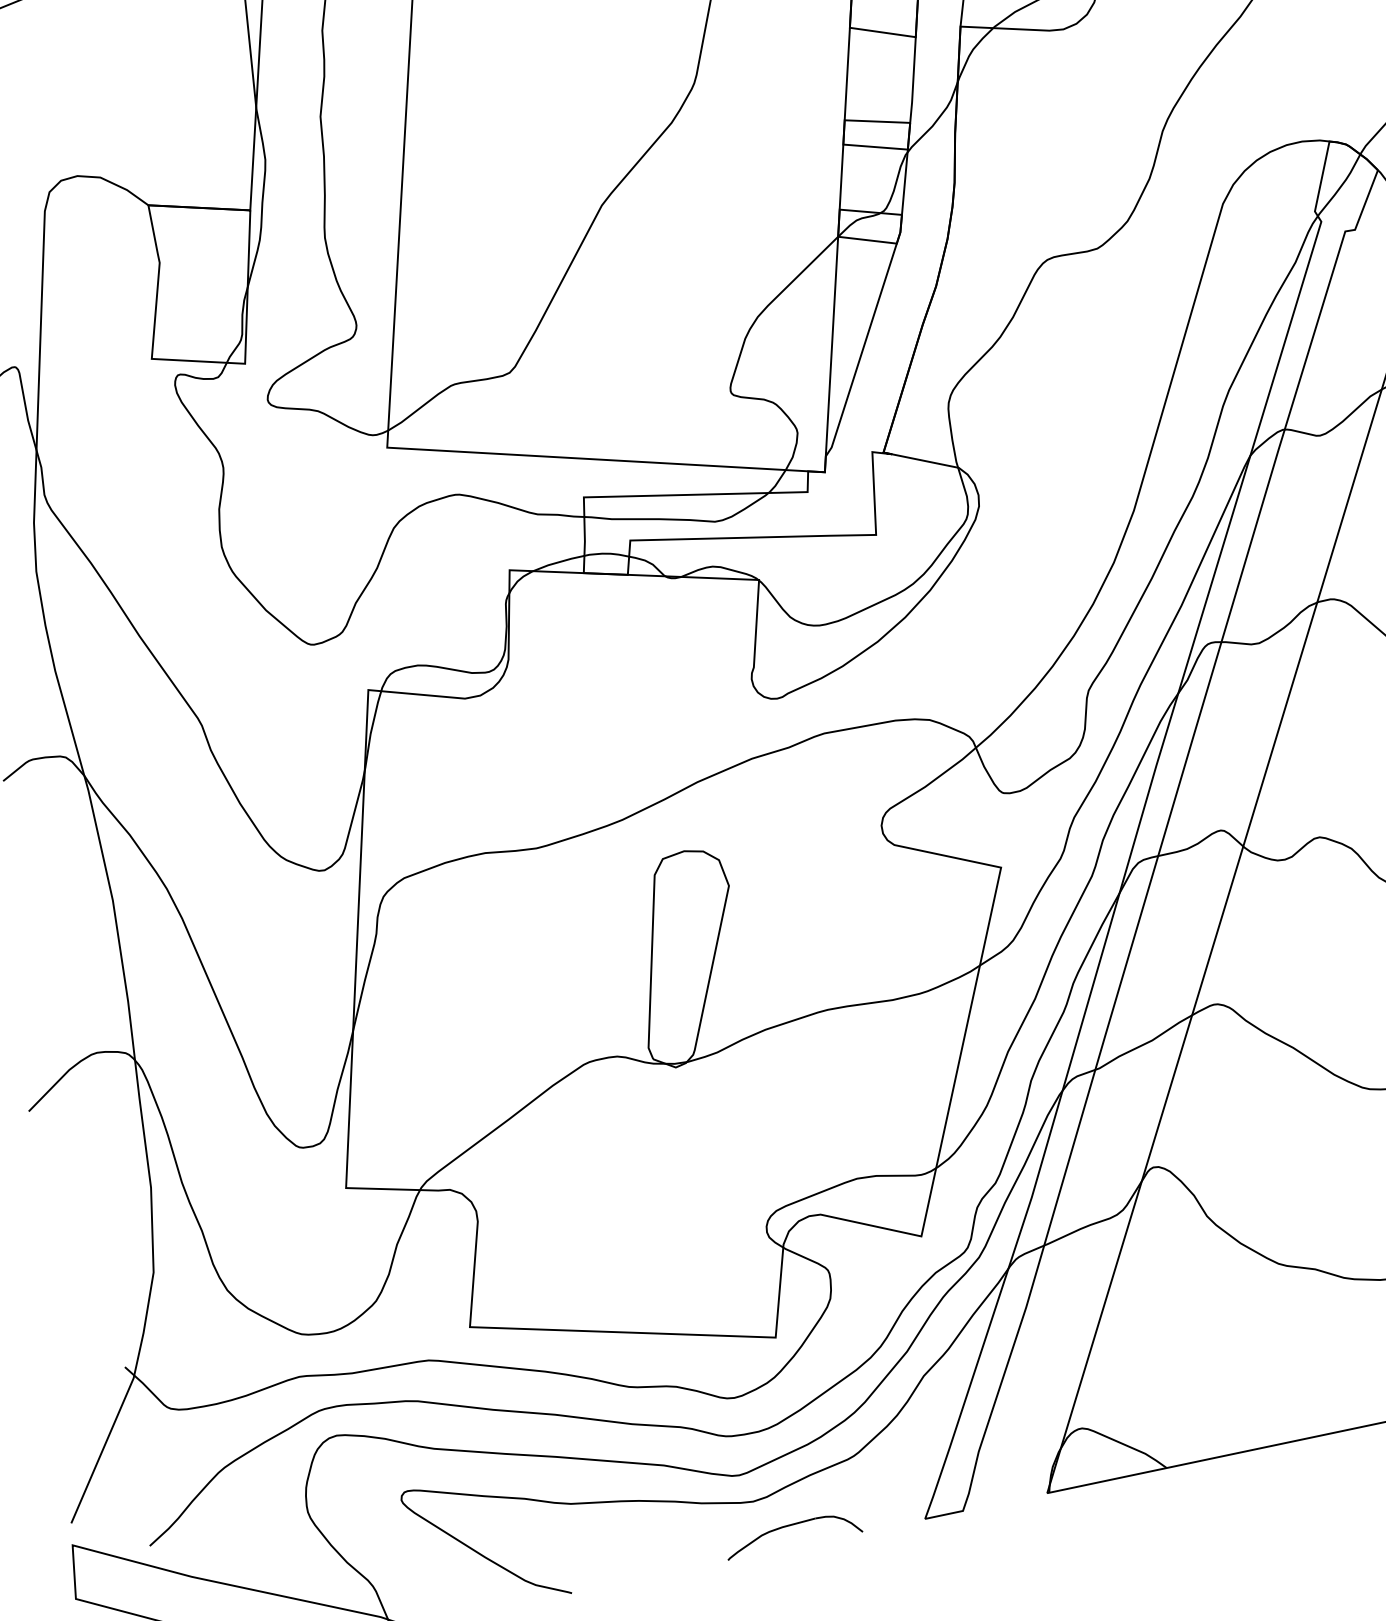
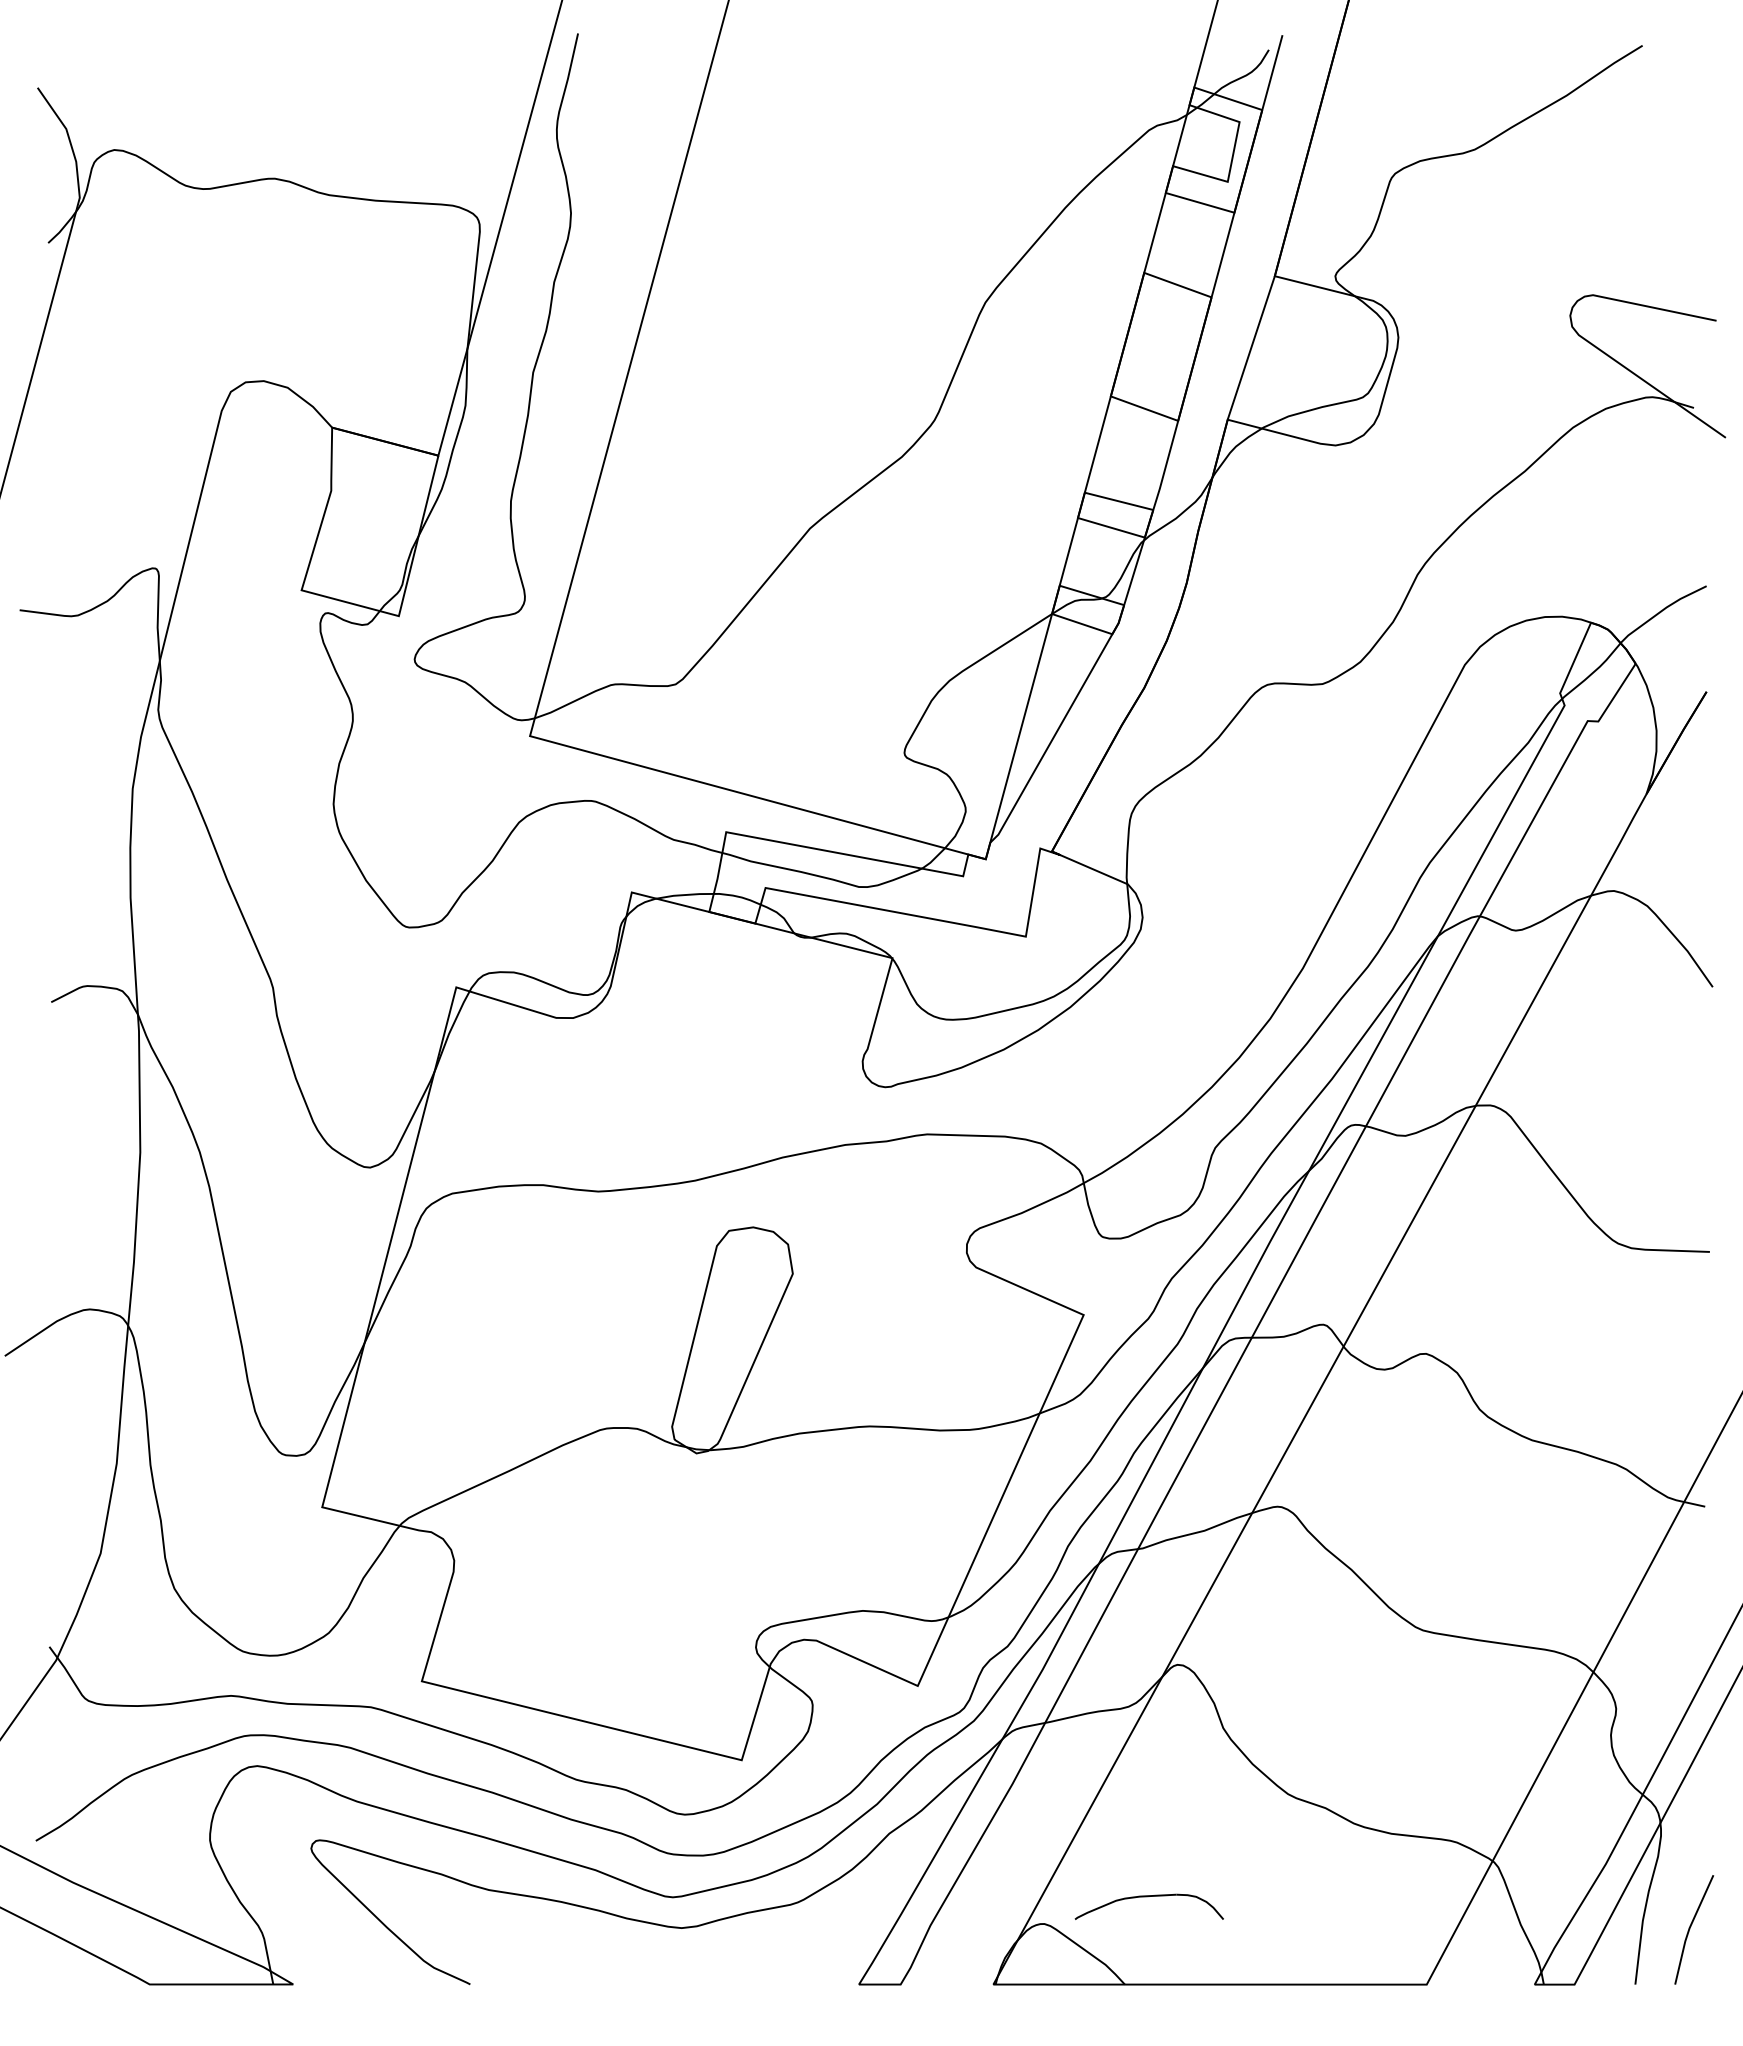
part: (790, 1526) -> (1148, 1897), moved

